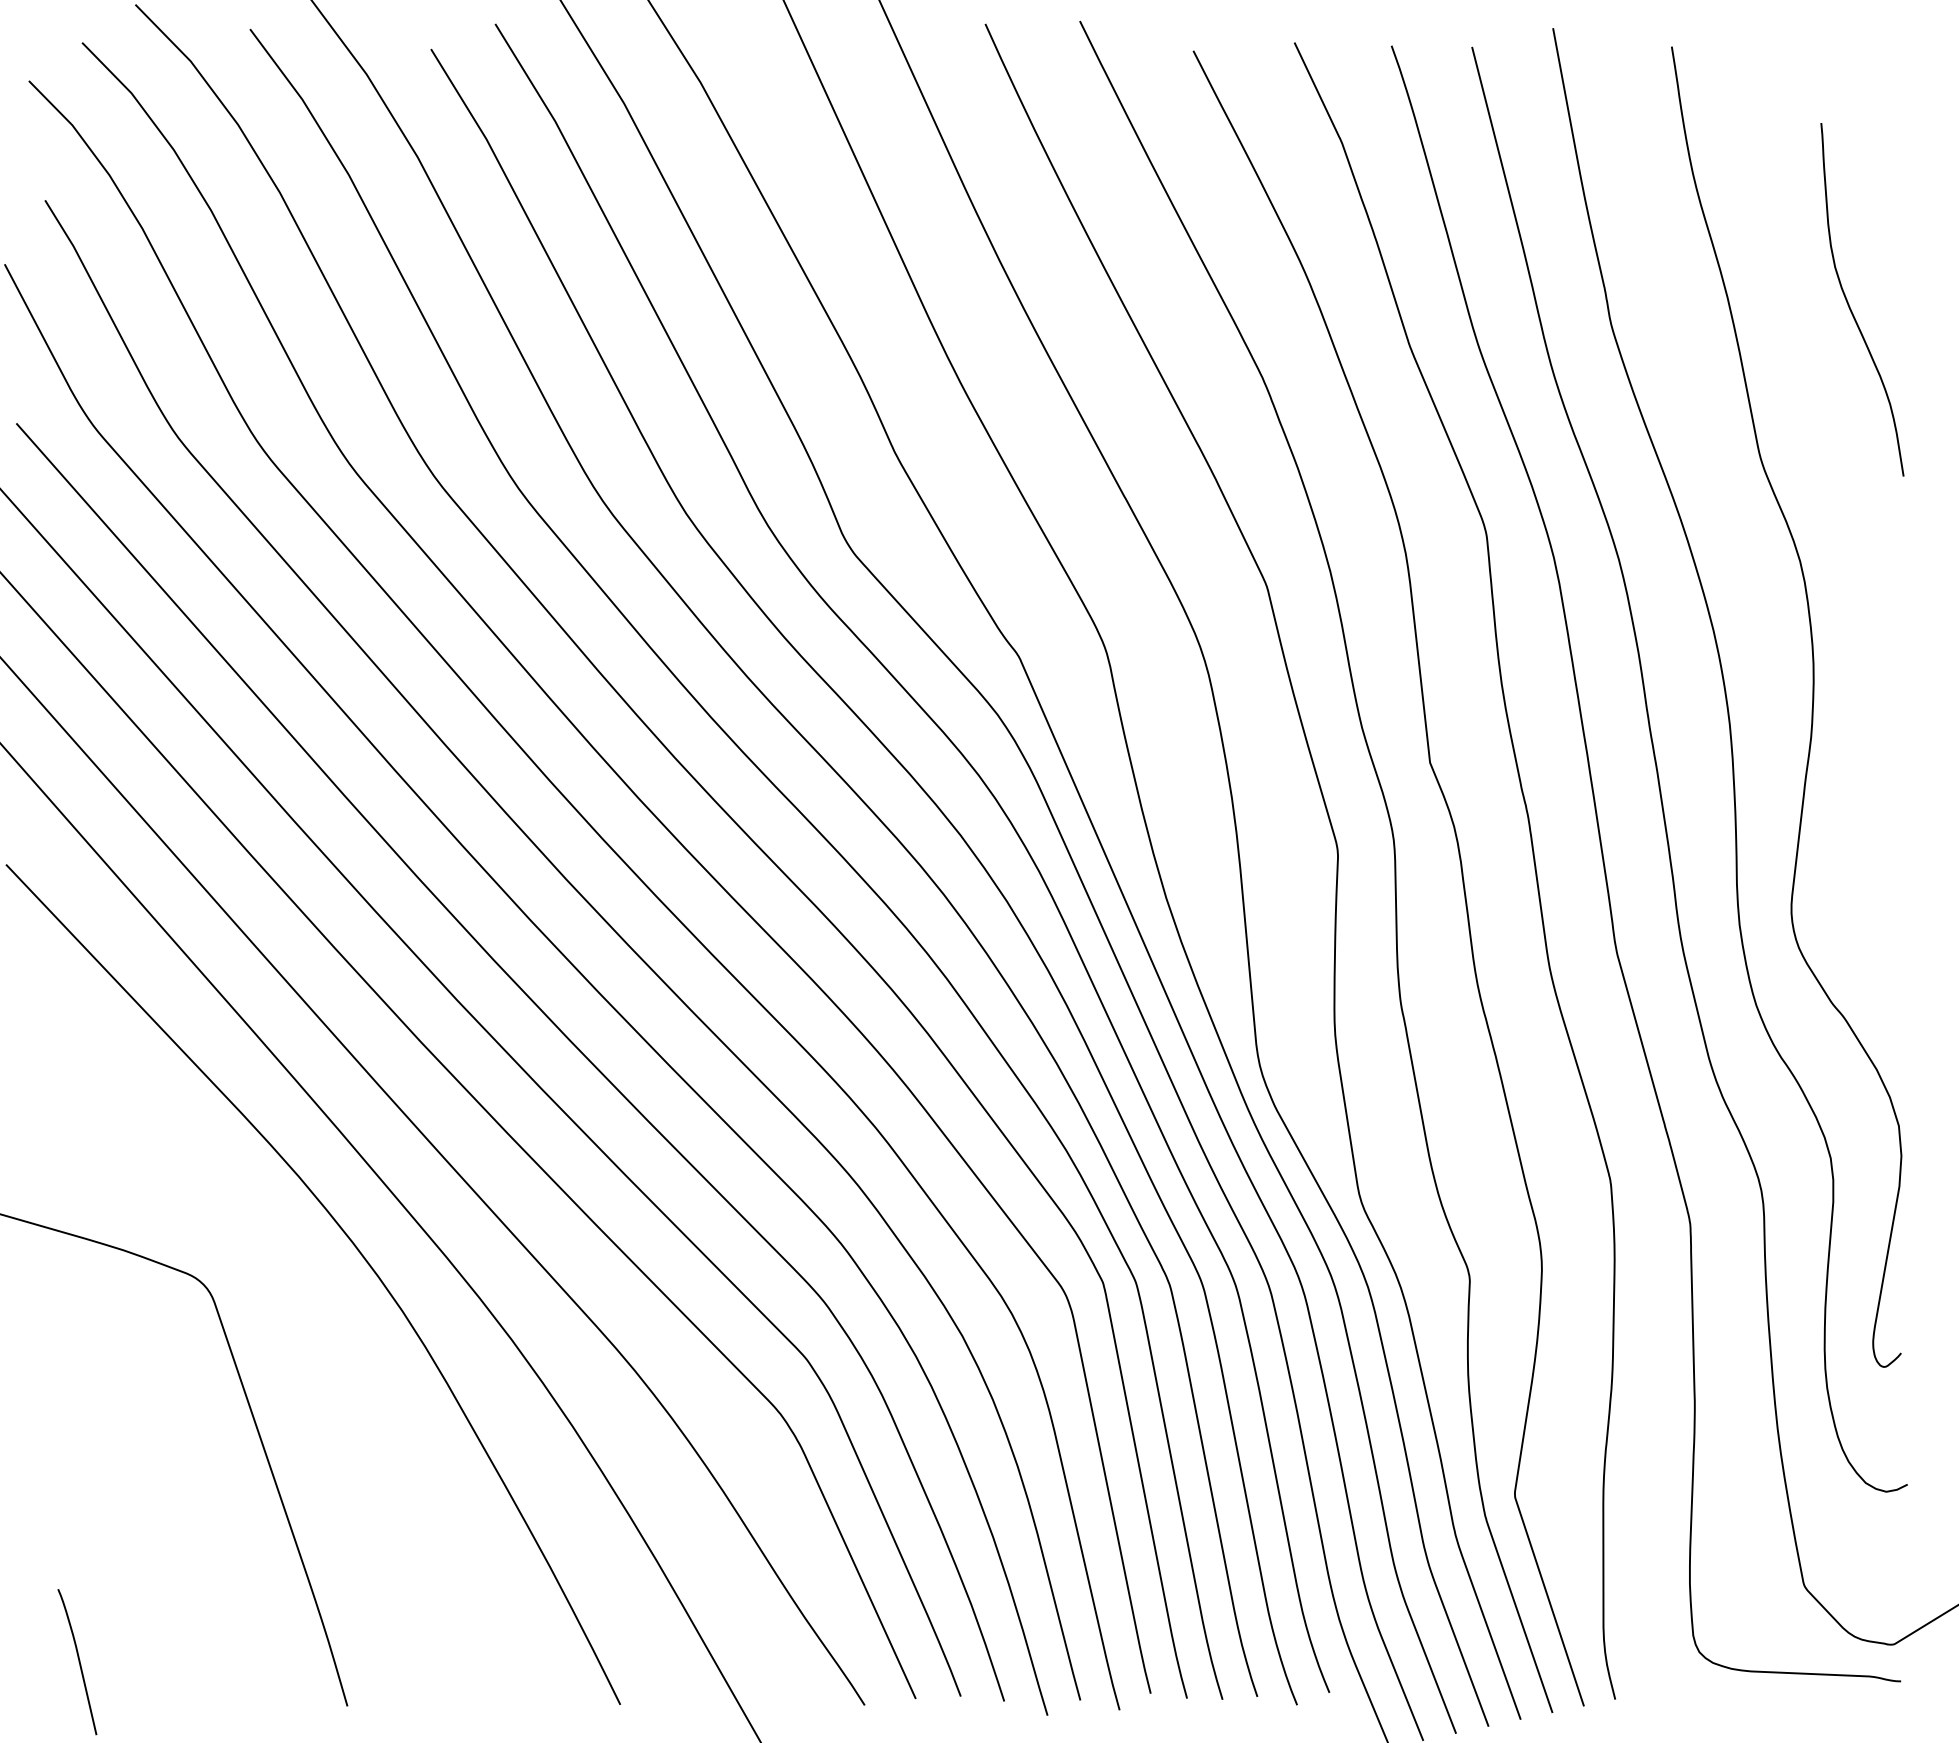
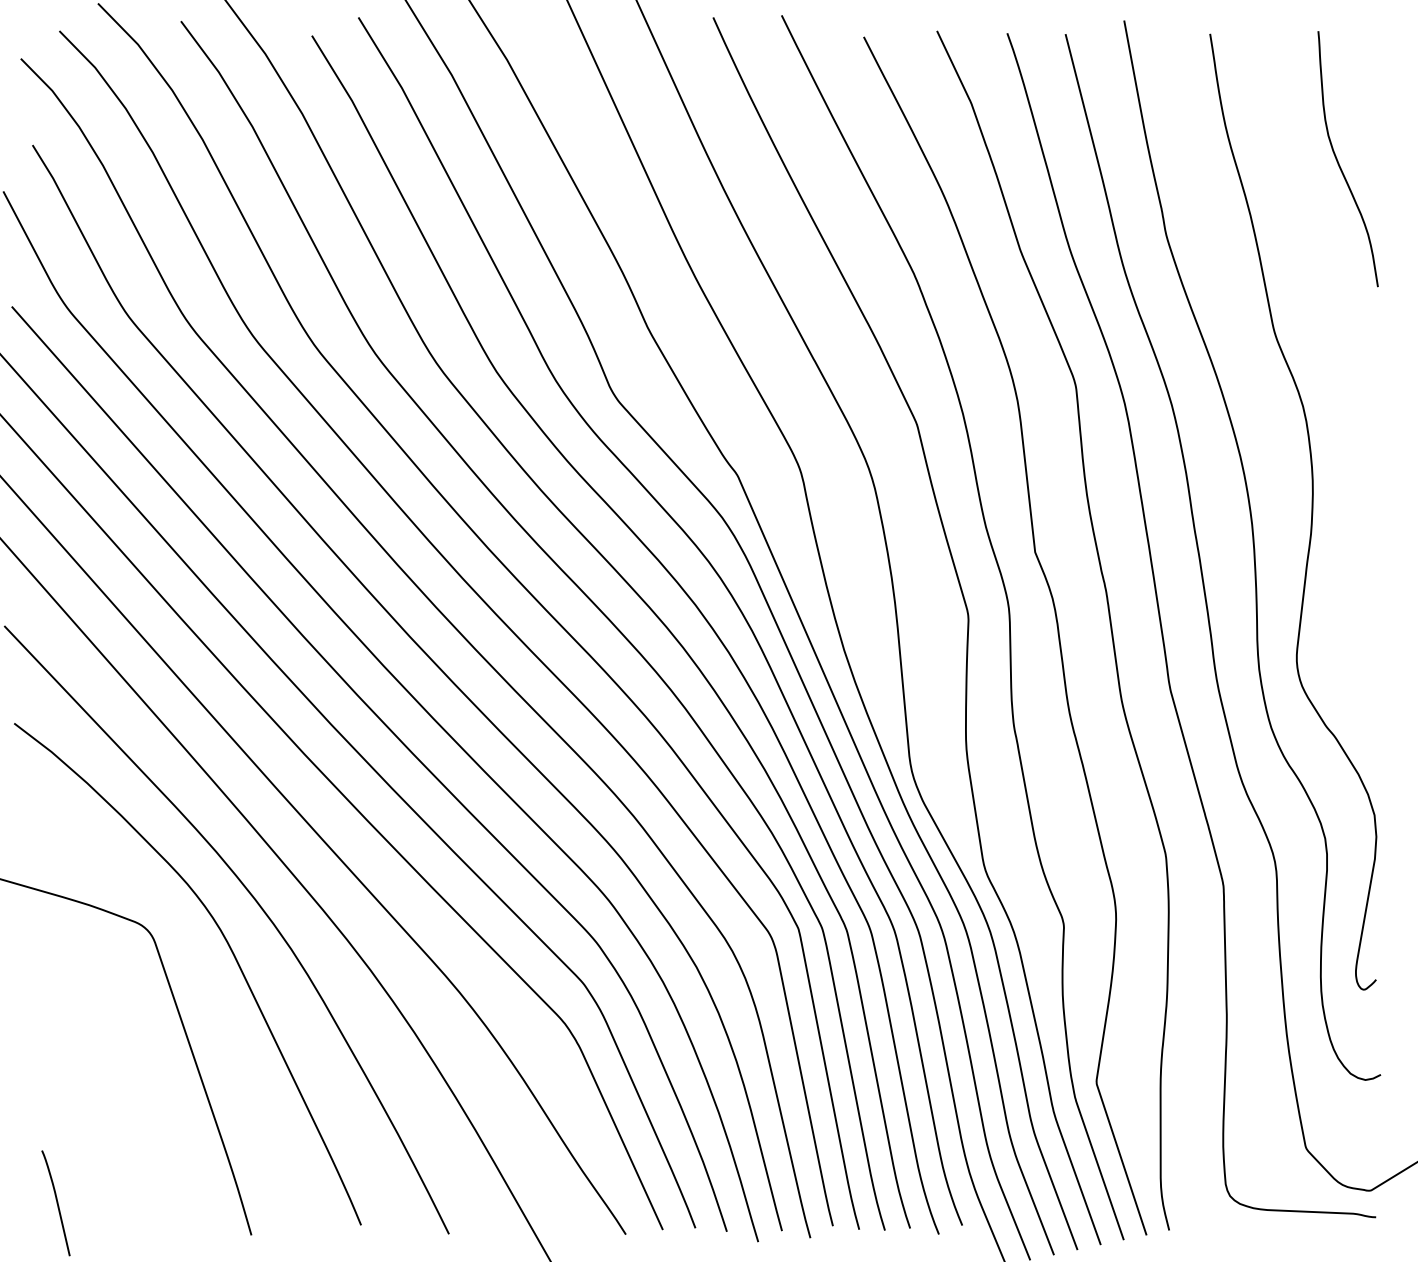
curve: (1850, 305) -> (1339, 163), moved
curve: (319, 1315) -> (231, 952), added

